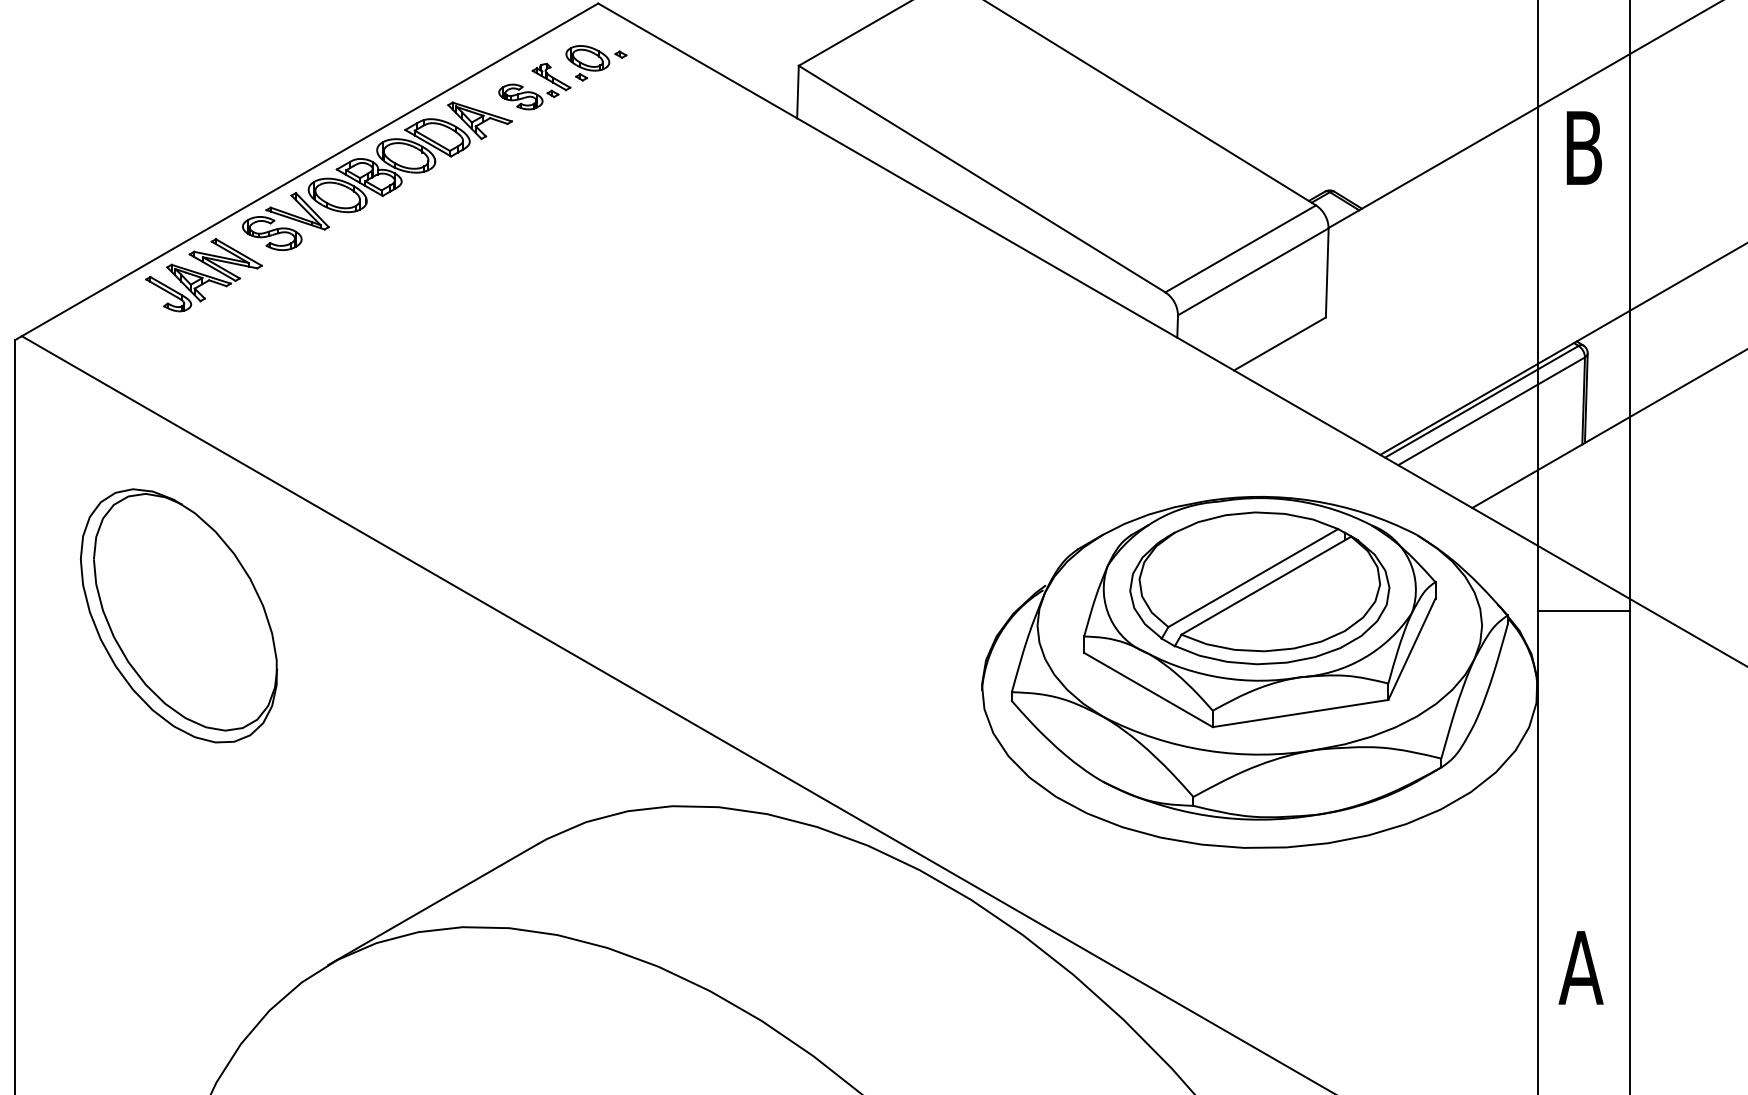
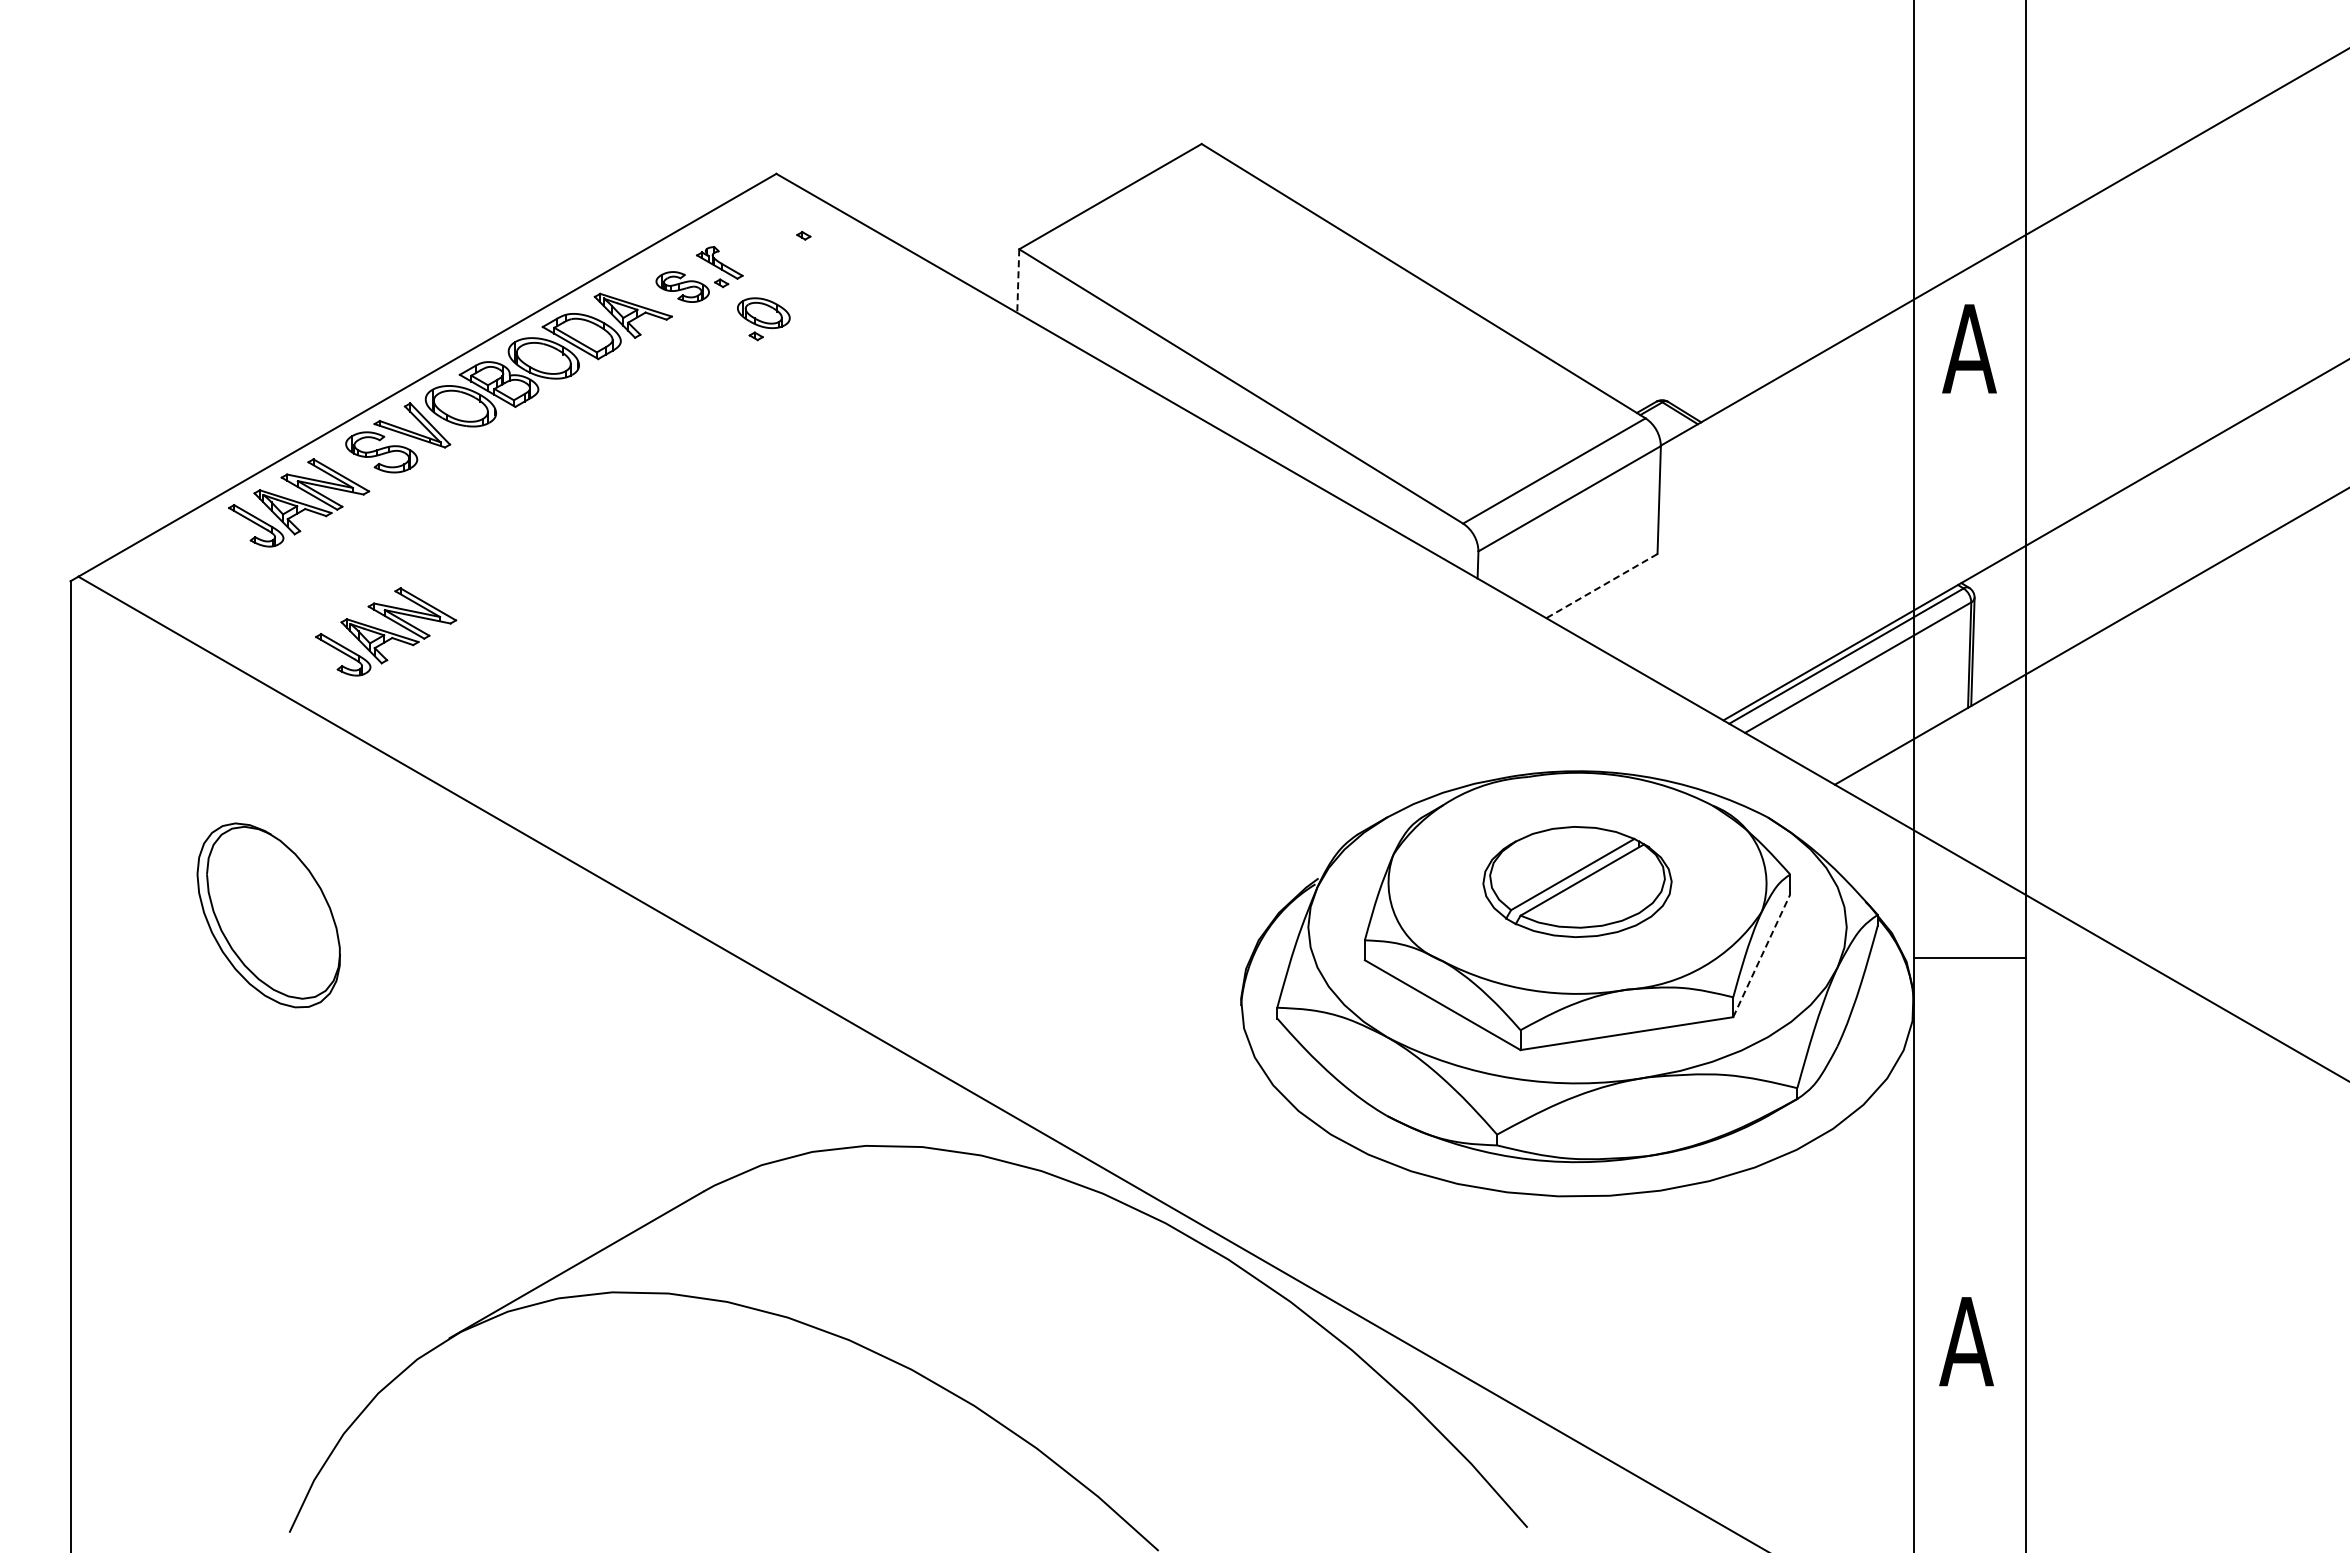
part: (587, 63) -> (763, 319), moved
line: (798, 92) -> (1018, 281), solid -> dashed
text: (1583, 147) -> (1969, 348), B -> A
line: (1279, 344) -> (1601, 586), solid -> dashed
part: (276, 381) -> (386, 631), added
part: (1259, 587) -> (1577, 881), size x0.6
line: (1584, 611) -> (1970, 958), moved
part: (178, 615) -> (268, 915), size x0.6
line: (1411, 649) -> (1761, 955), solid -> dashed

